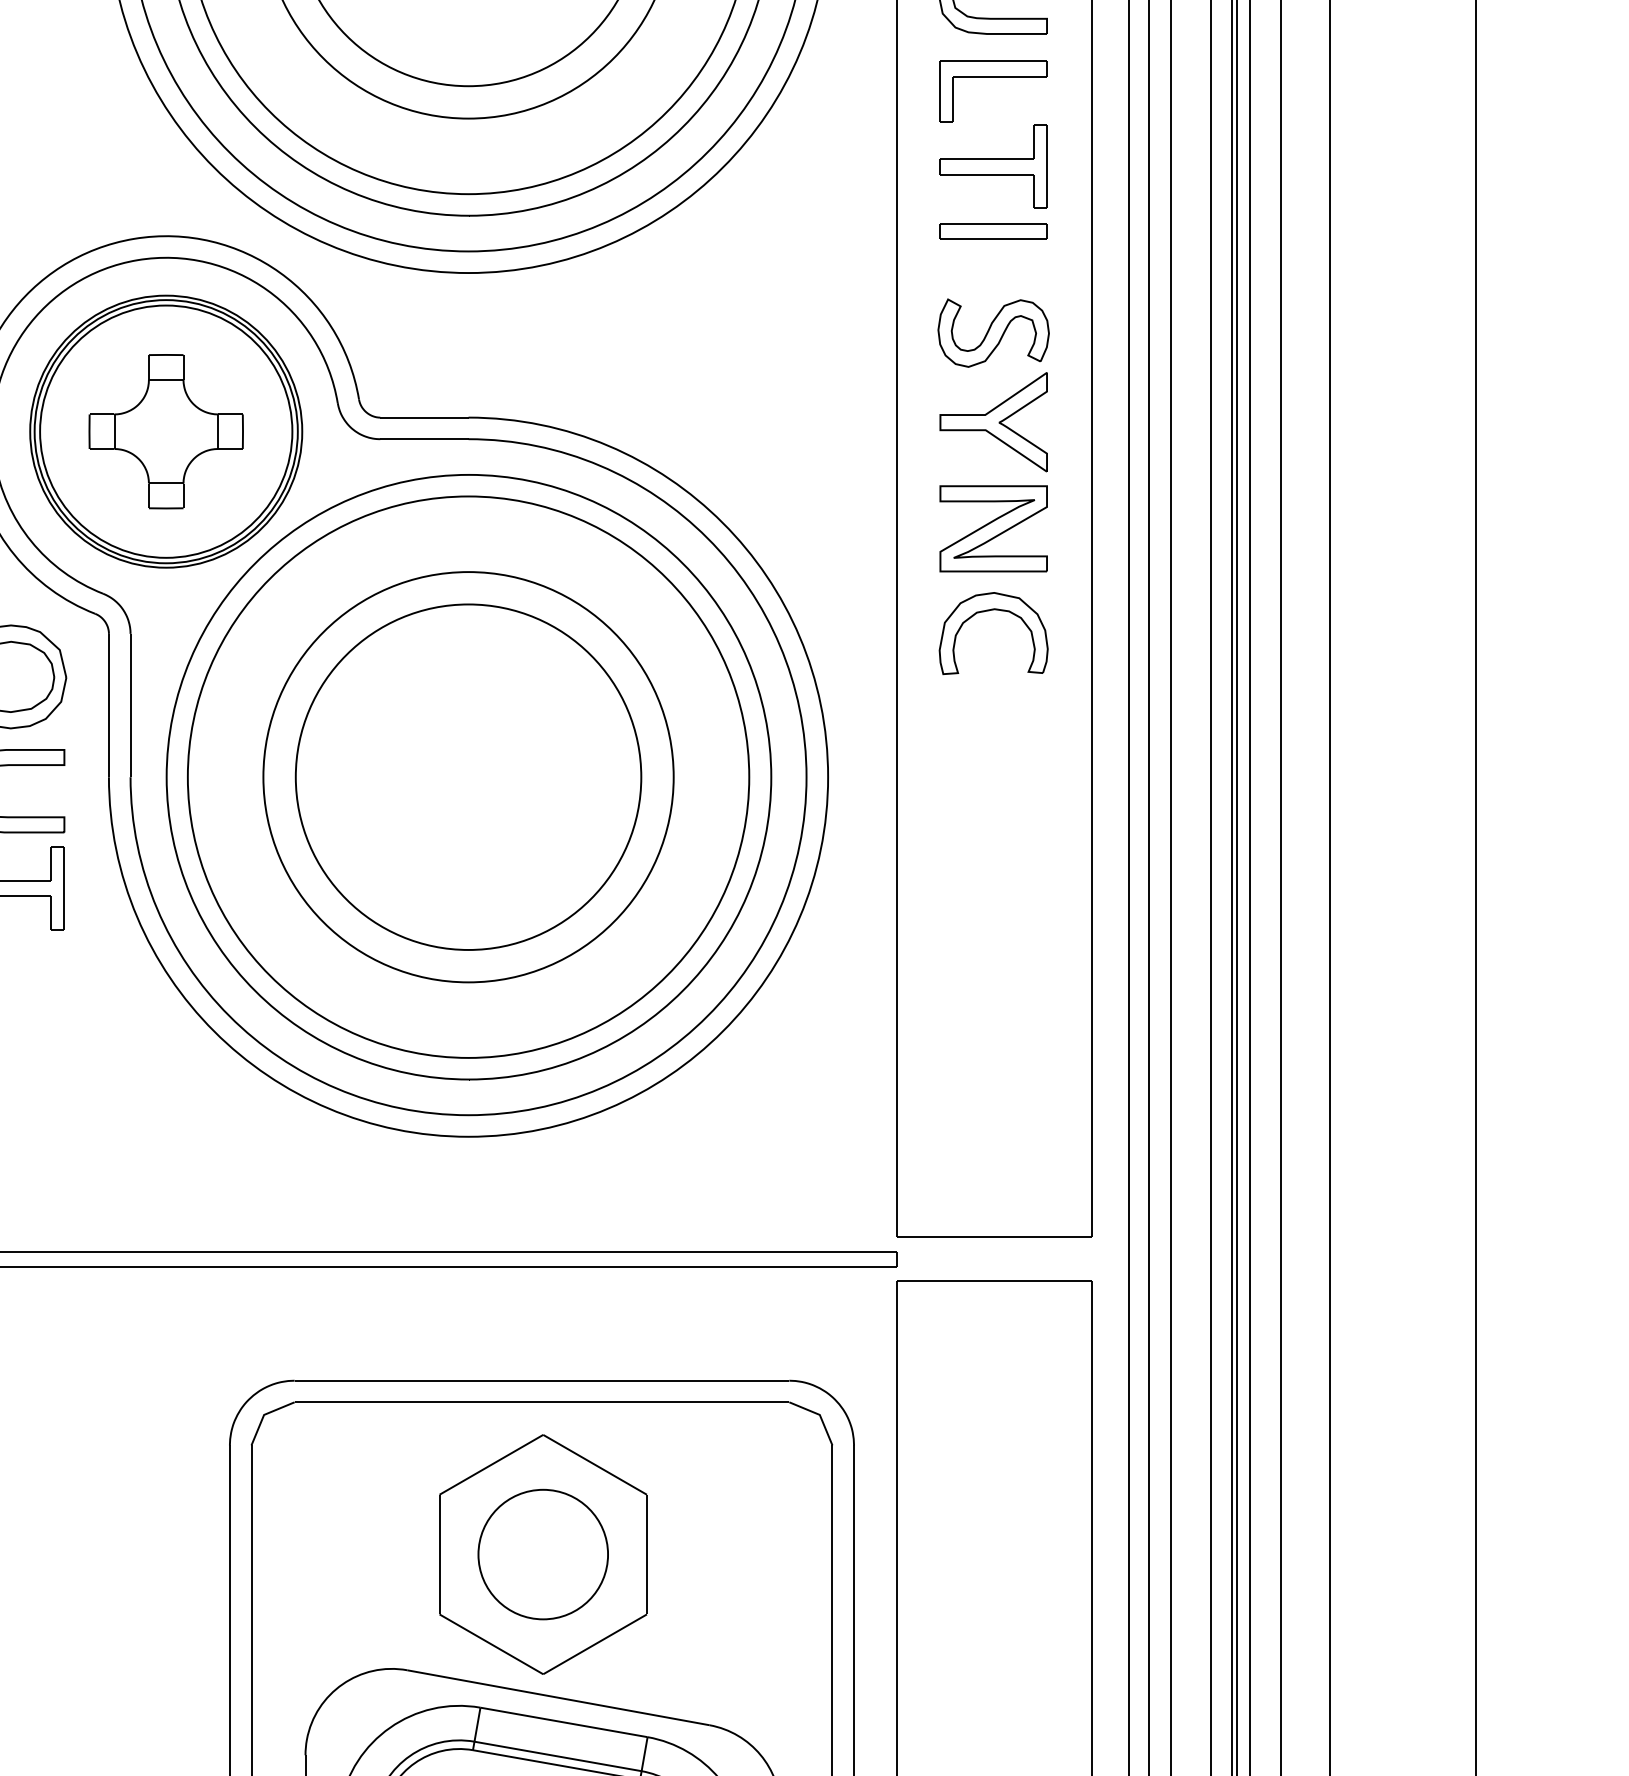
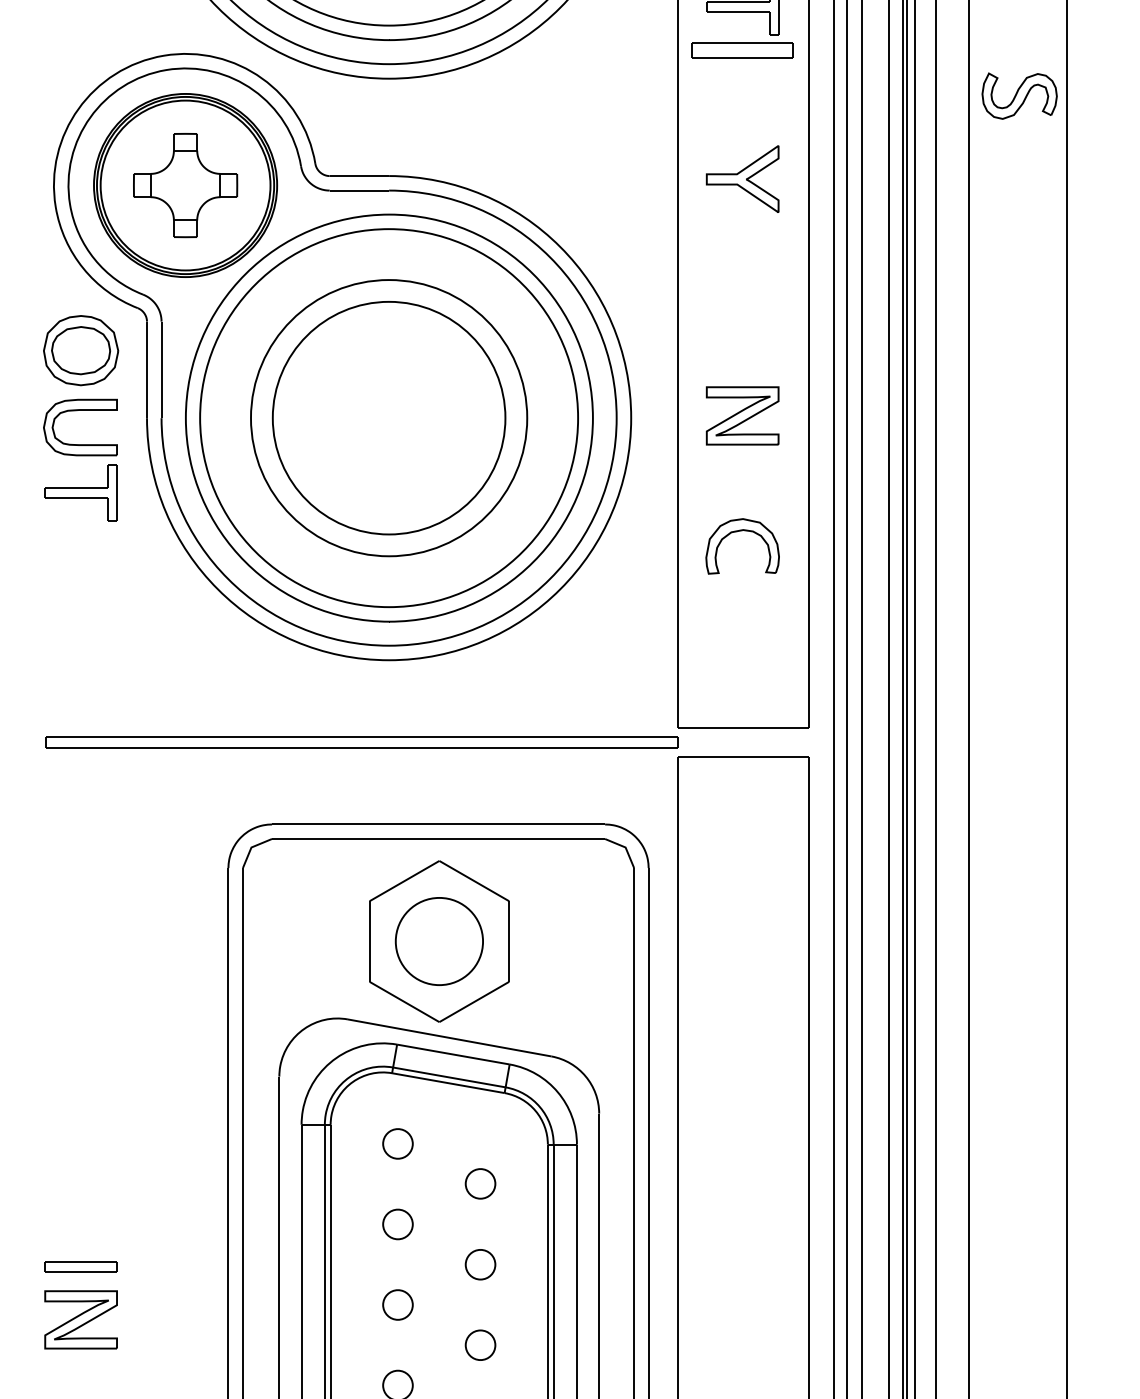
part: (993, 231) -> (742, 50), size x1.4
part: (993, 332) -> (1019, 95), moved
part: (993, 528) -> (742, 415), moved
part: (986, 612) -> (737, 532), moved

